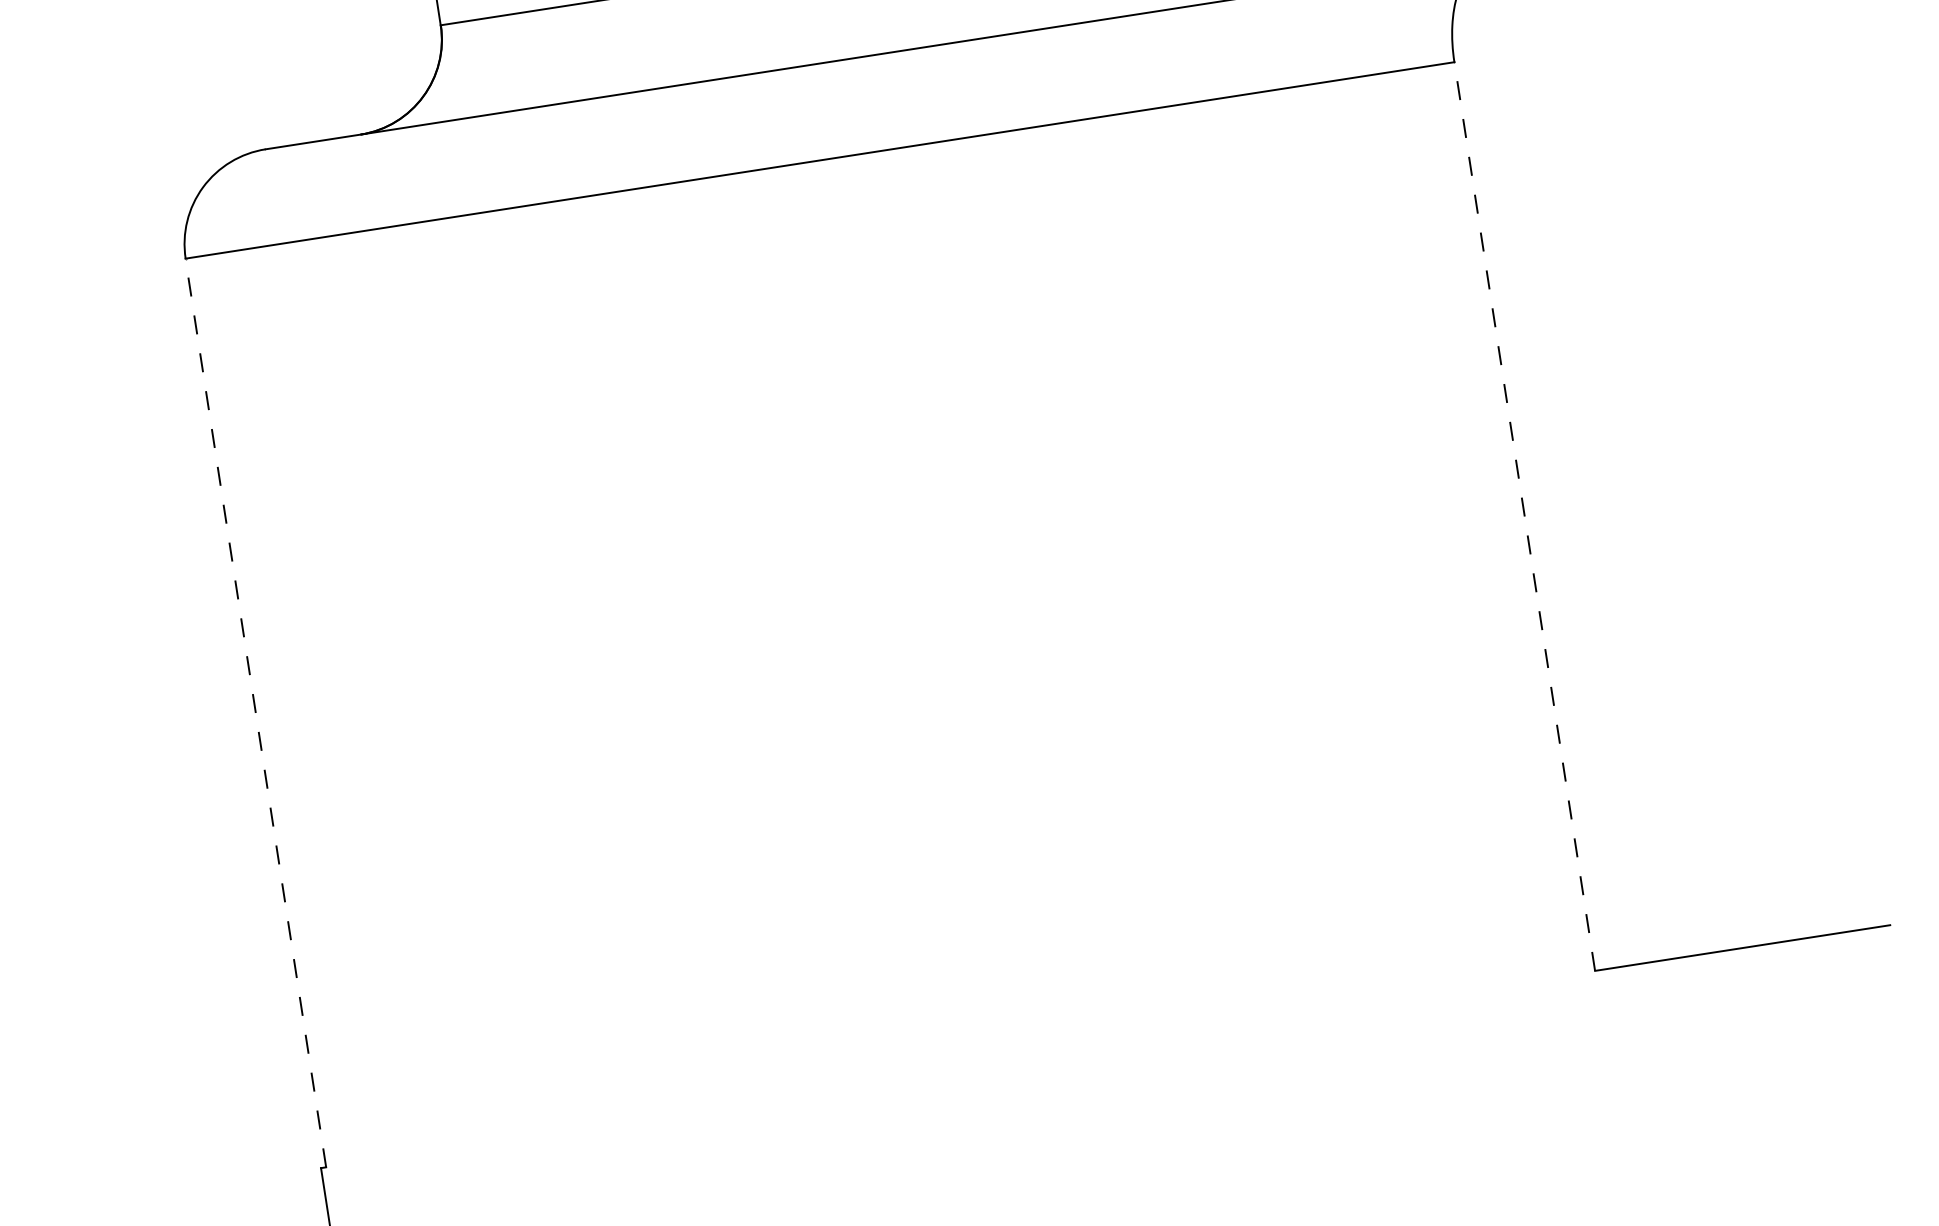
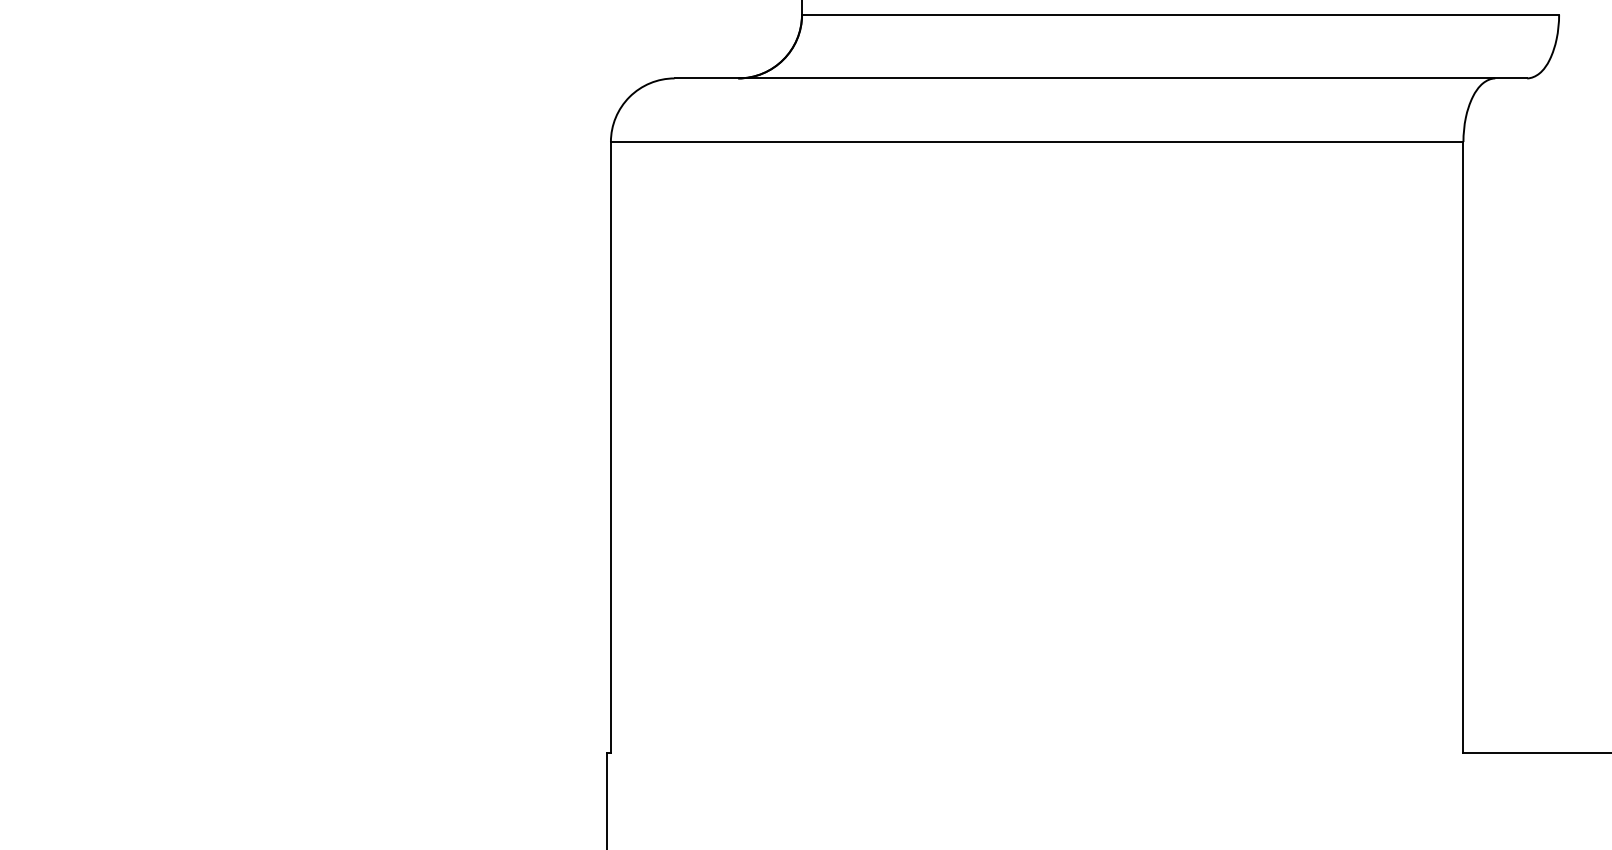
line: (1524, 515) -> (1463, 446), dashed -> solid
line: (255, 711) -> (610, 446), dashed -> solid

